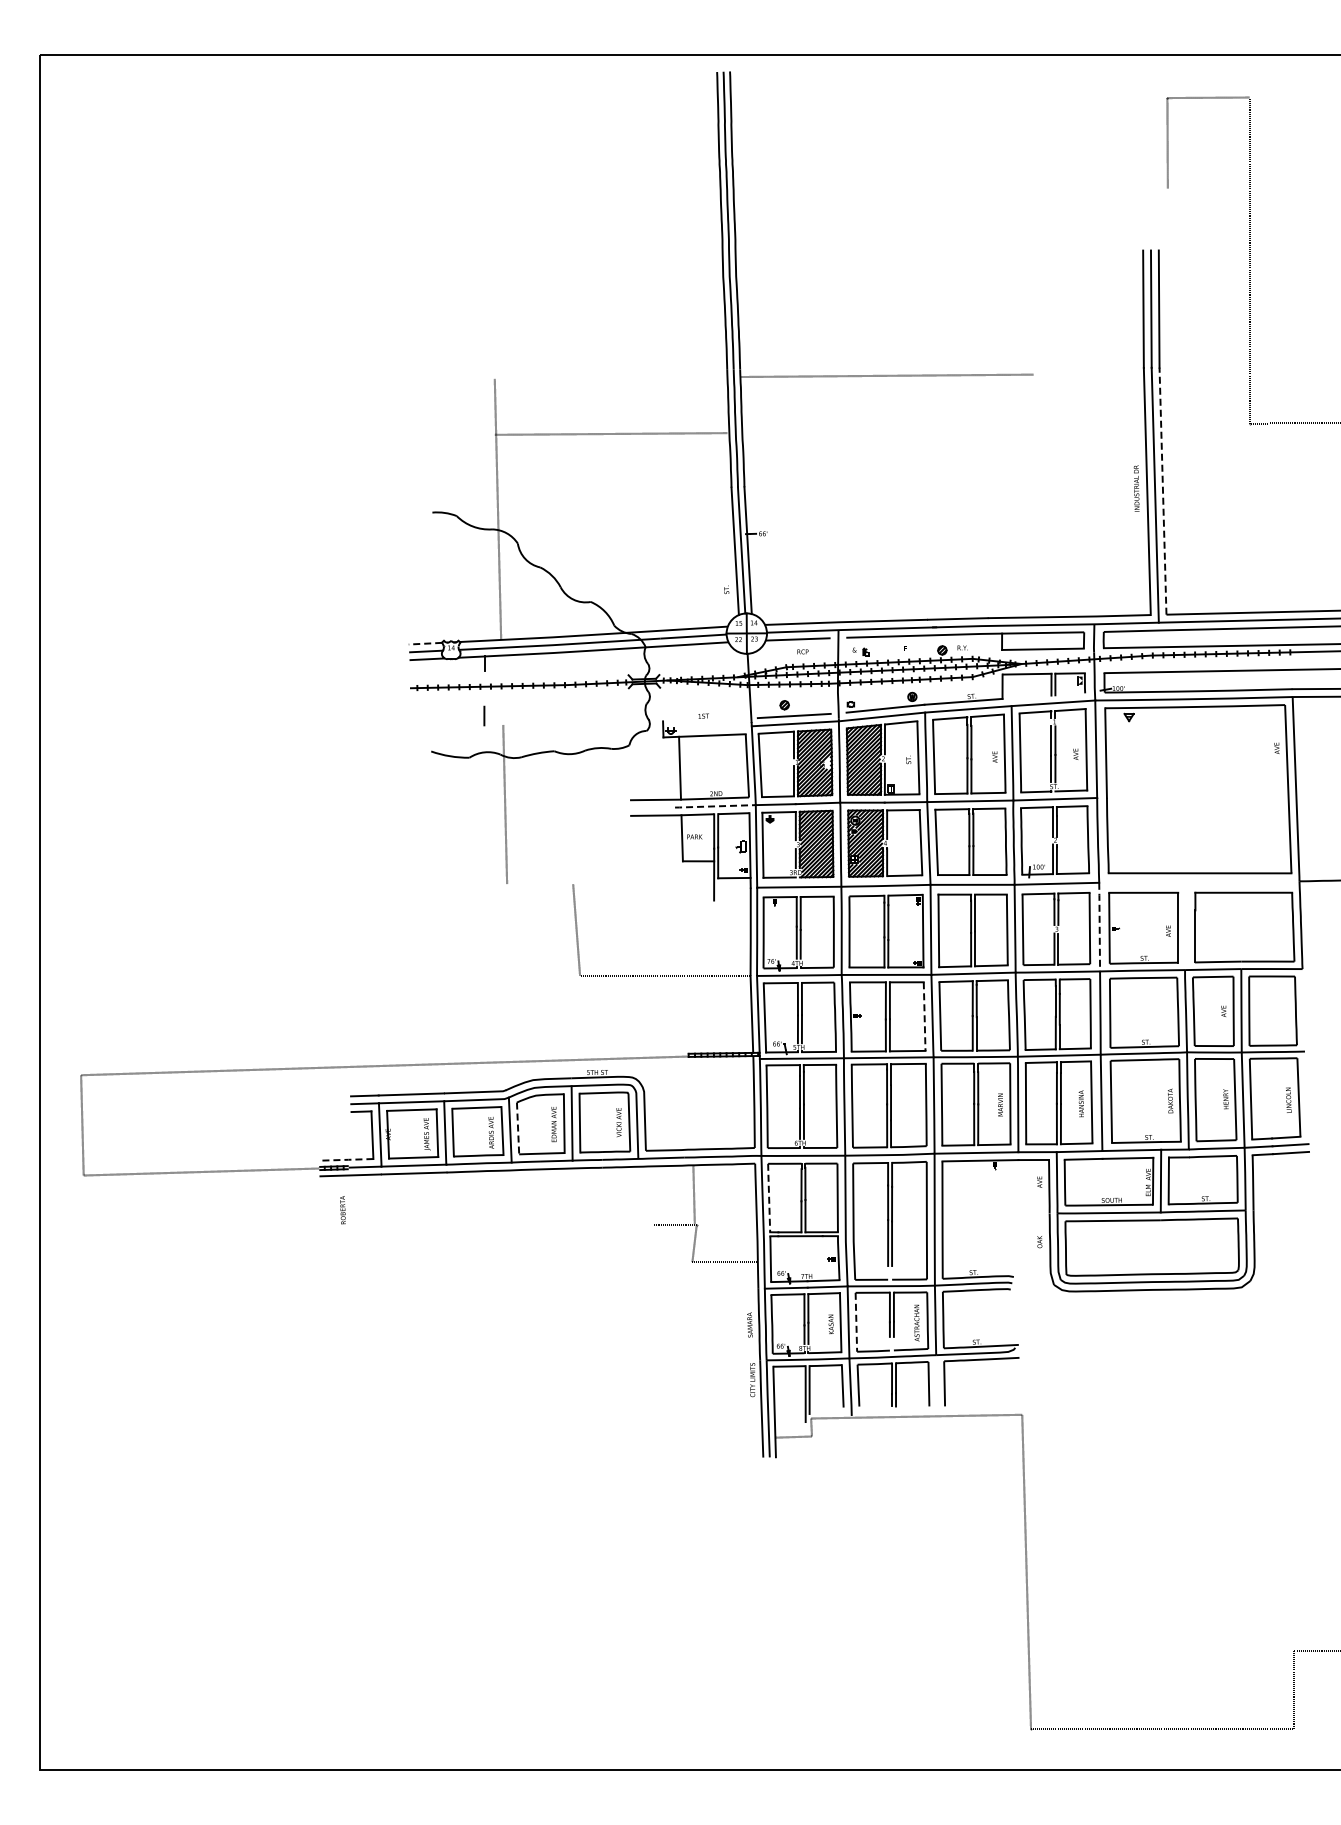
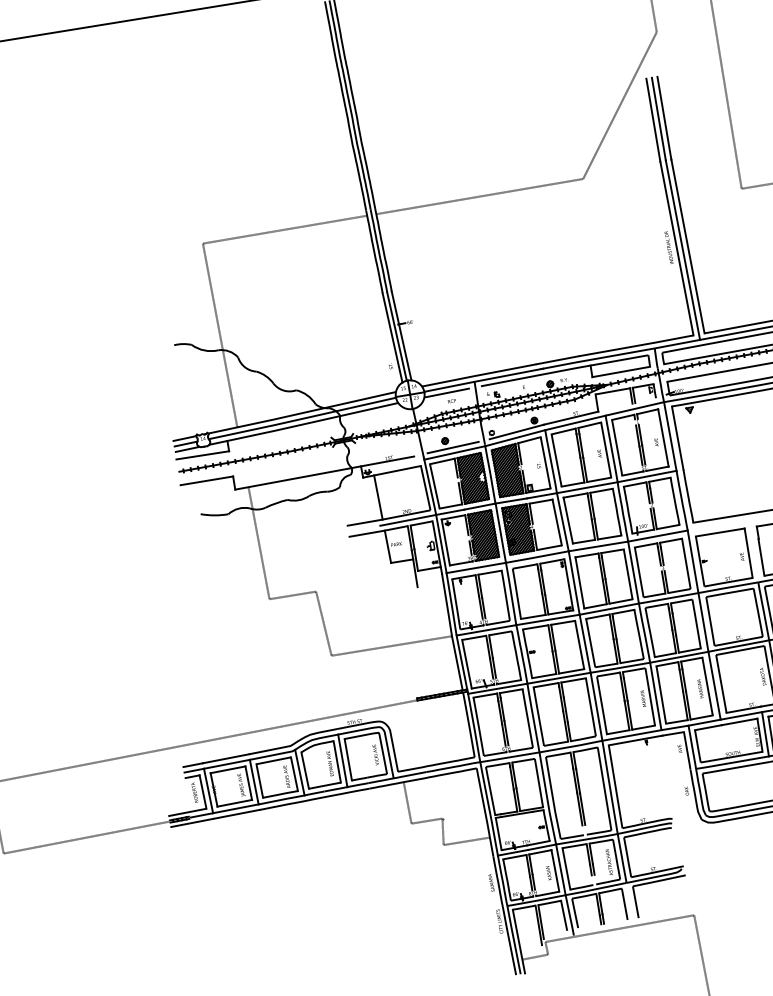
line: (1100, 281) -> (619, 105), added
line: (610, 433) -> (284, 229), moved
line: (1163, 491) -> (688, 246), dashed -> solid
line: (426, 643) -> (184, 438), dashed -> solid
line: (447, 670) -> (202, 455), added
line: (447, 706) -> (207, 480), added
line: (611, 722) -> (324, 473), added
line: (715, 806) -> (407, 520), dashed -> solid
line: (540, 884) -> (293, 595), added
line: (1099, 926) -> (692, 561), dashed -> solid
line: (924, 1017) -> (579, 645), dashed -> solid
line: (518, 1128) -> (305, 770), dashed -> solid
line: (346, 1159) -> (187, 812), dashed -> solid
line: (693, 1194) -> (407, 802), moved
line: (769, 1197) -> (490, 790), dashed -> solid
text: (342, 1210) -> (194, 792), moved
line: (856, 1322) -> (566, 868), dashed -> solid

